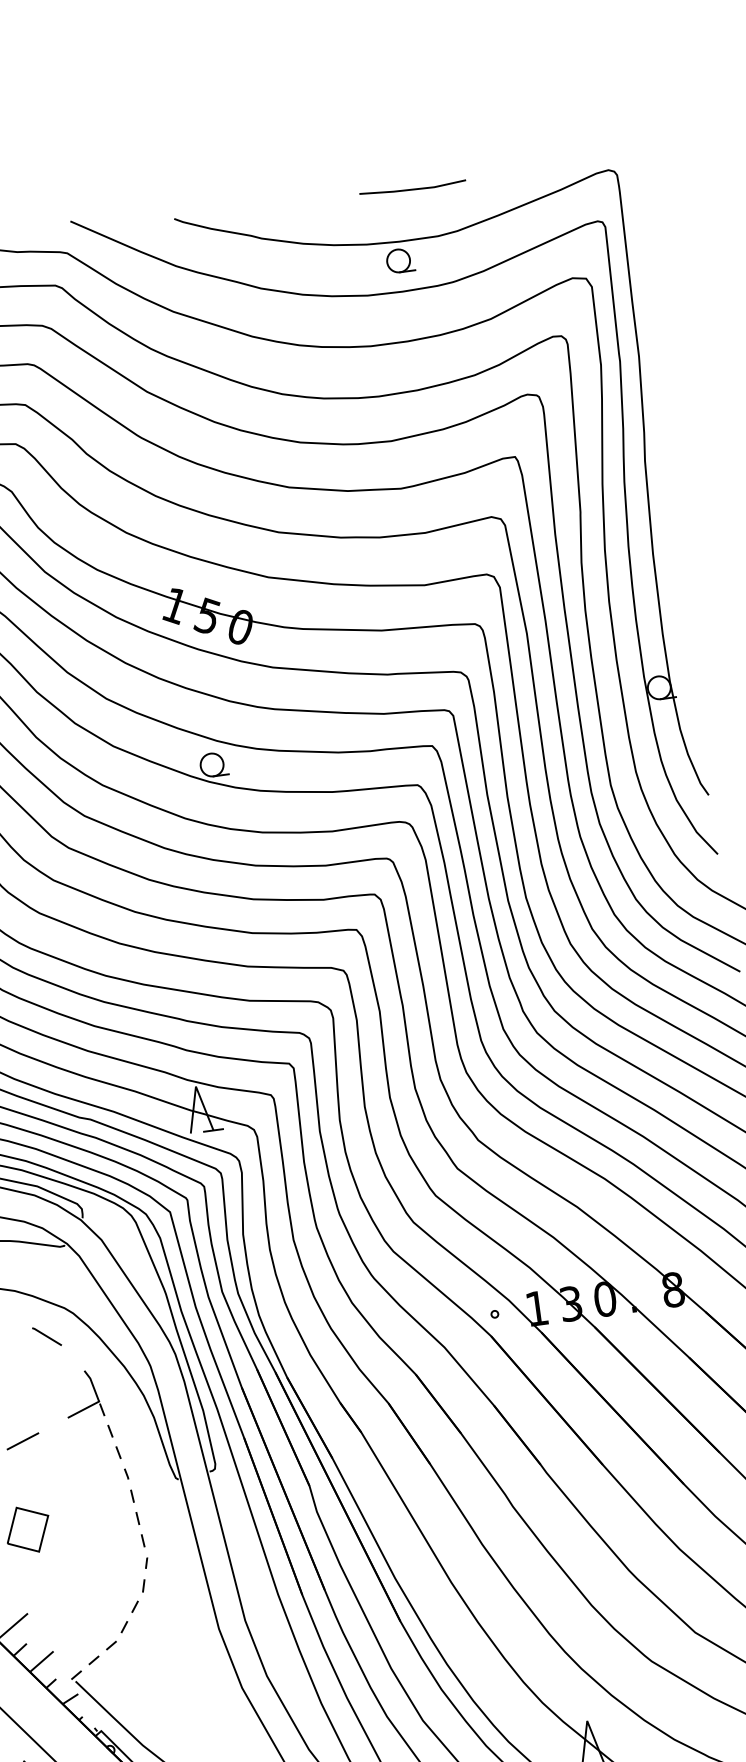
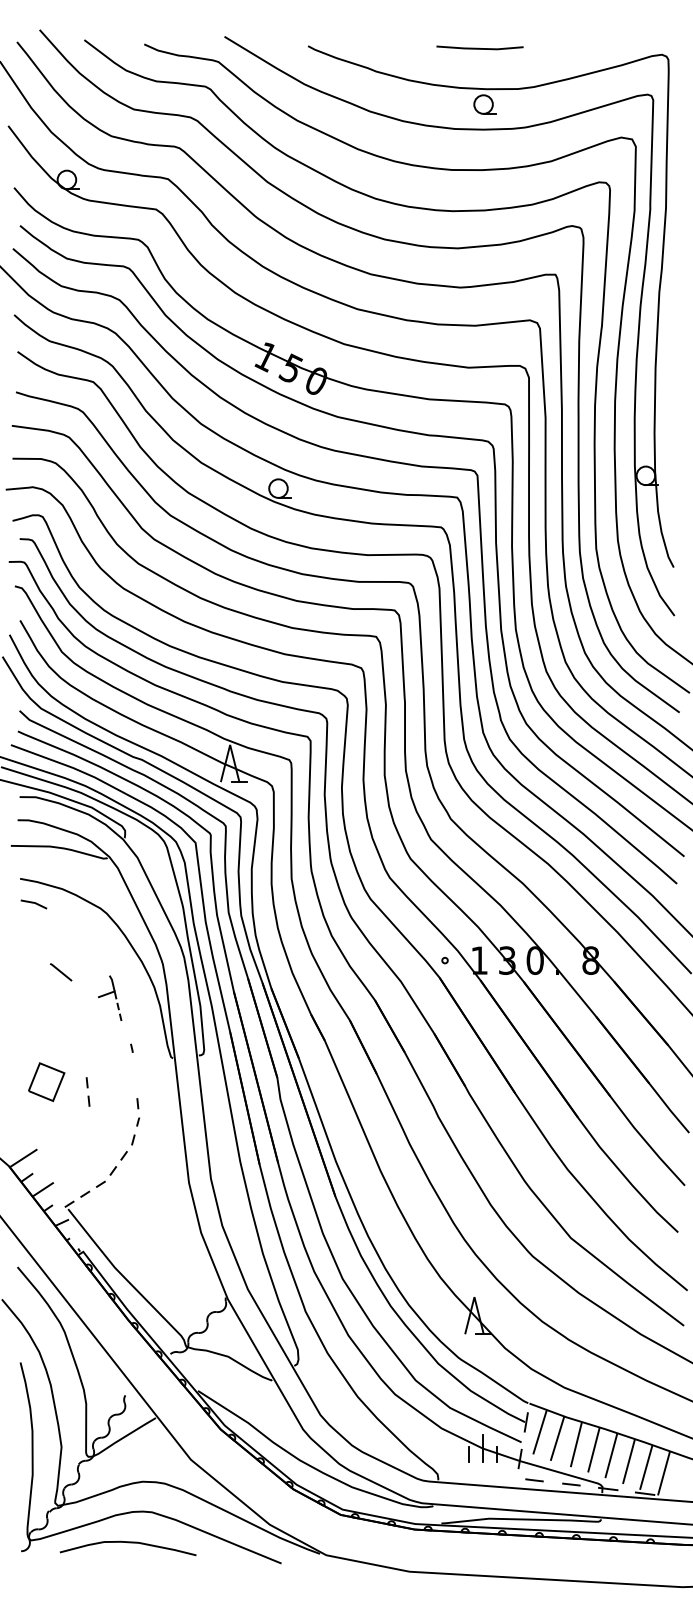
line: (410, 188) -> (478, 47), moved
line: (47, 1336) -> (61, 972), moved
part: (90, 1415) -> (109, 997), size x0.6
line: (23, 1441) -> (52, 1010), removed
part: (134, 1506) -> (87, 1091), moved

